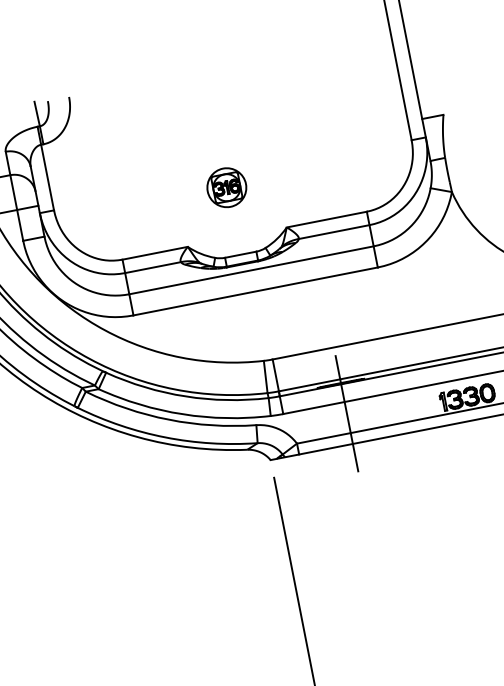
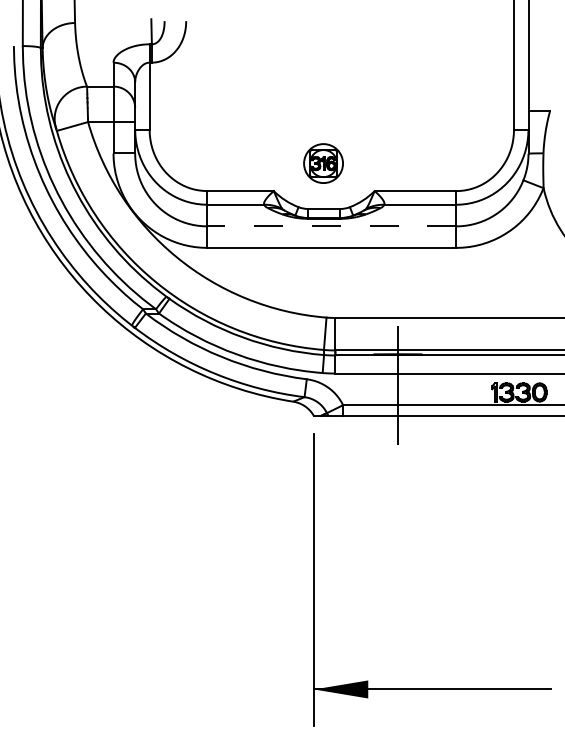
part: (226, 187) -> (323, 163), moved
line: (251, 270) -> (331, 226), solid -> dashed

